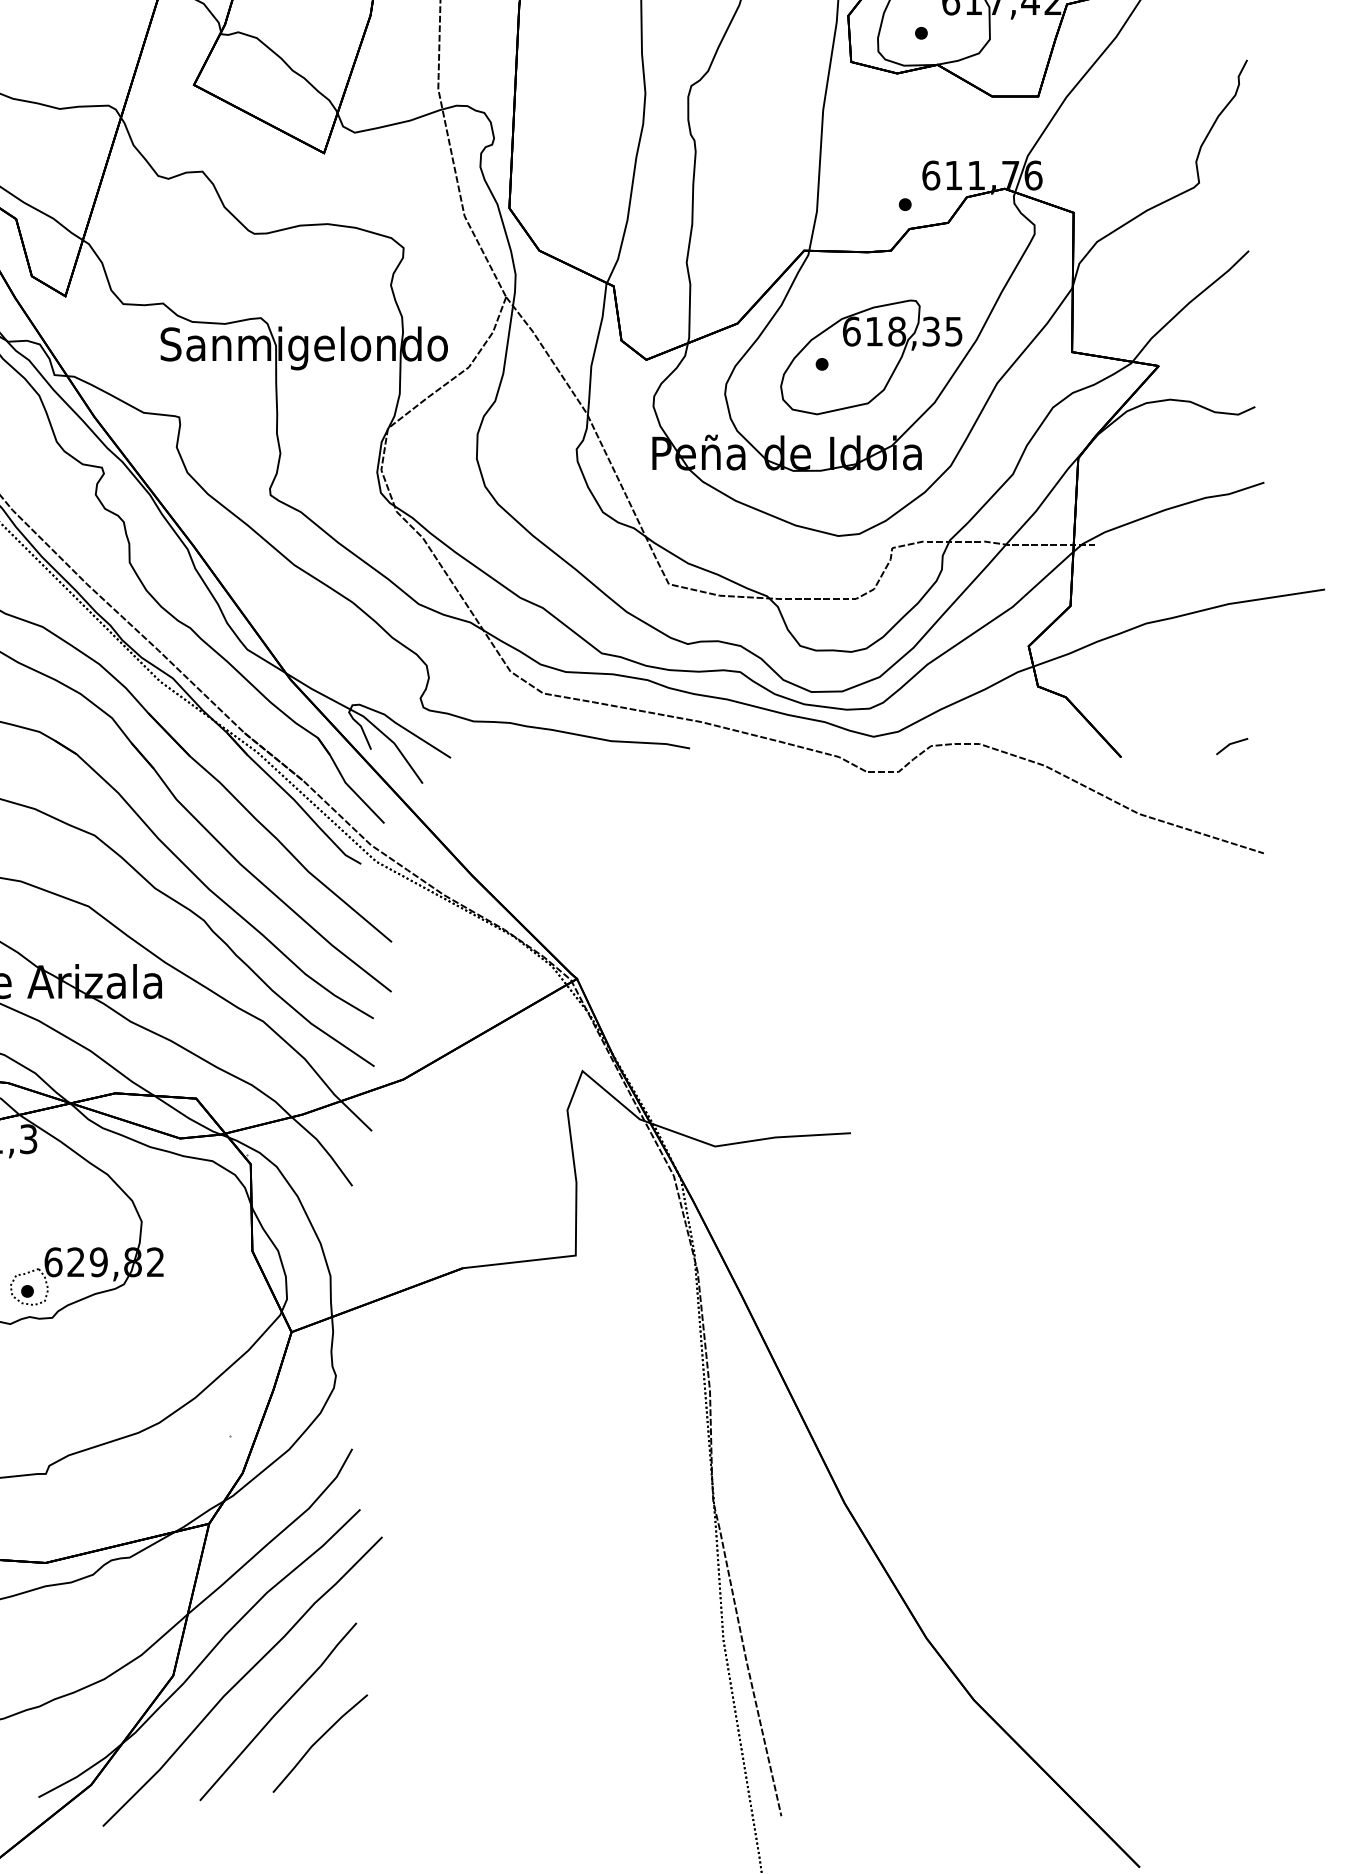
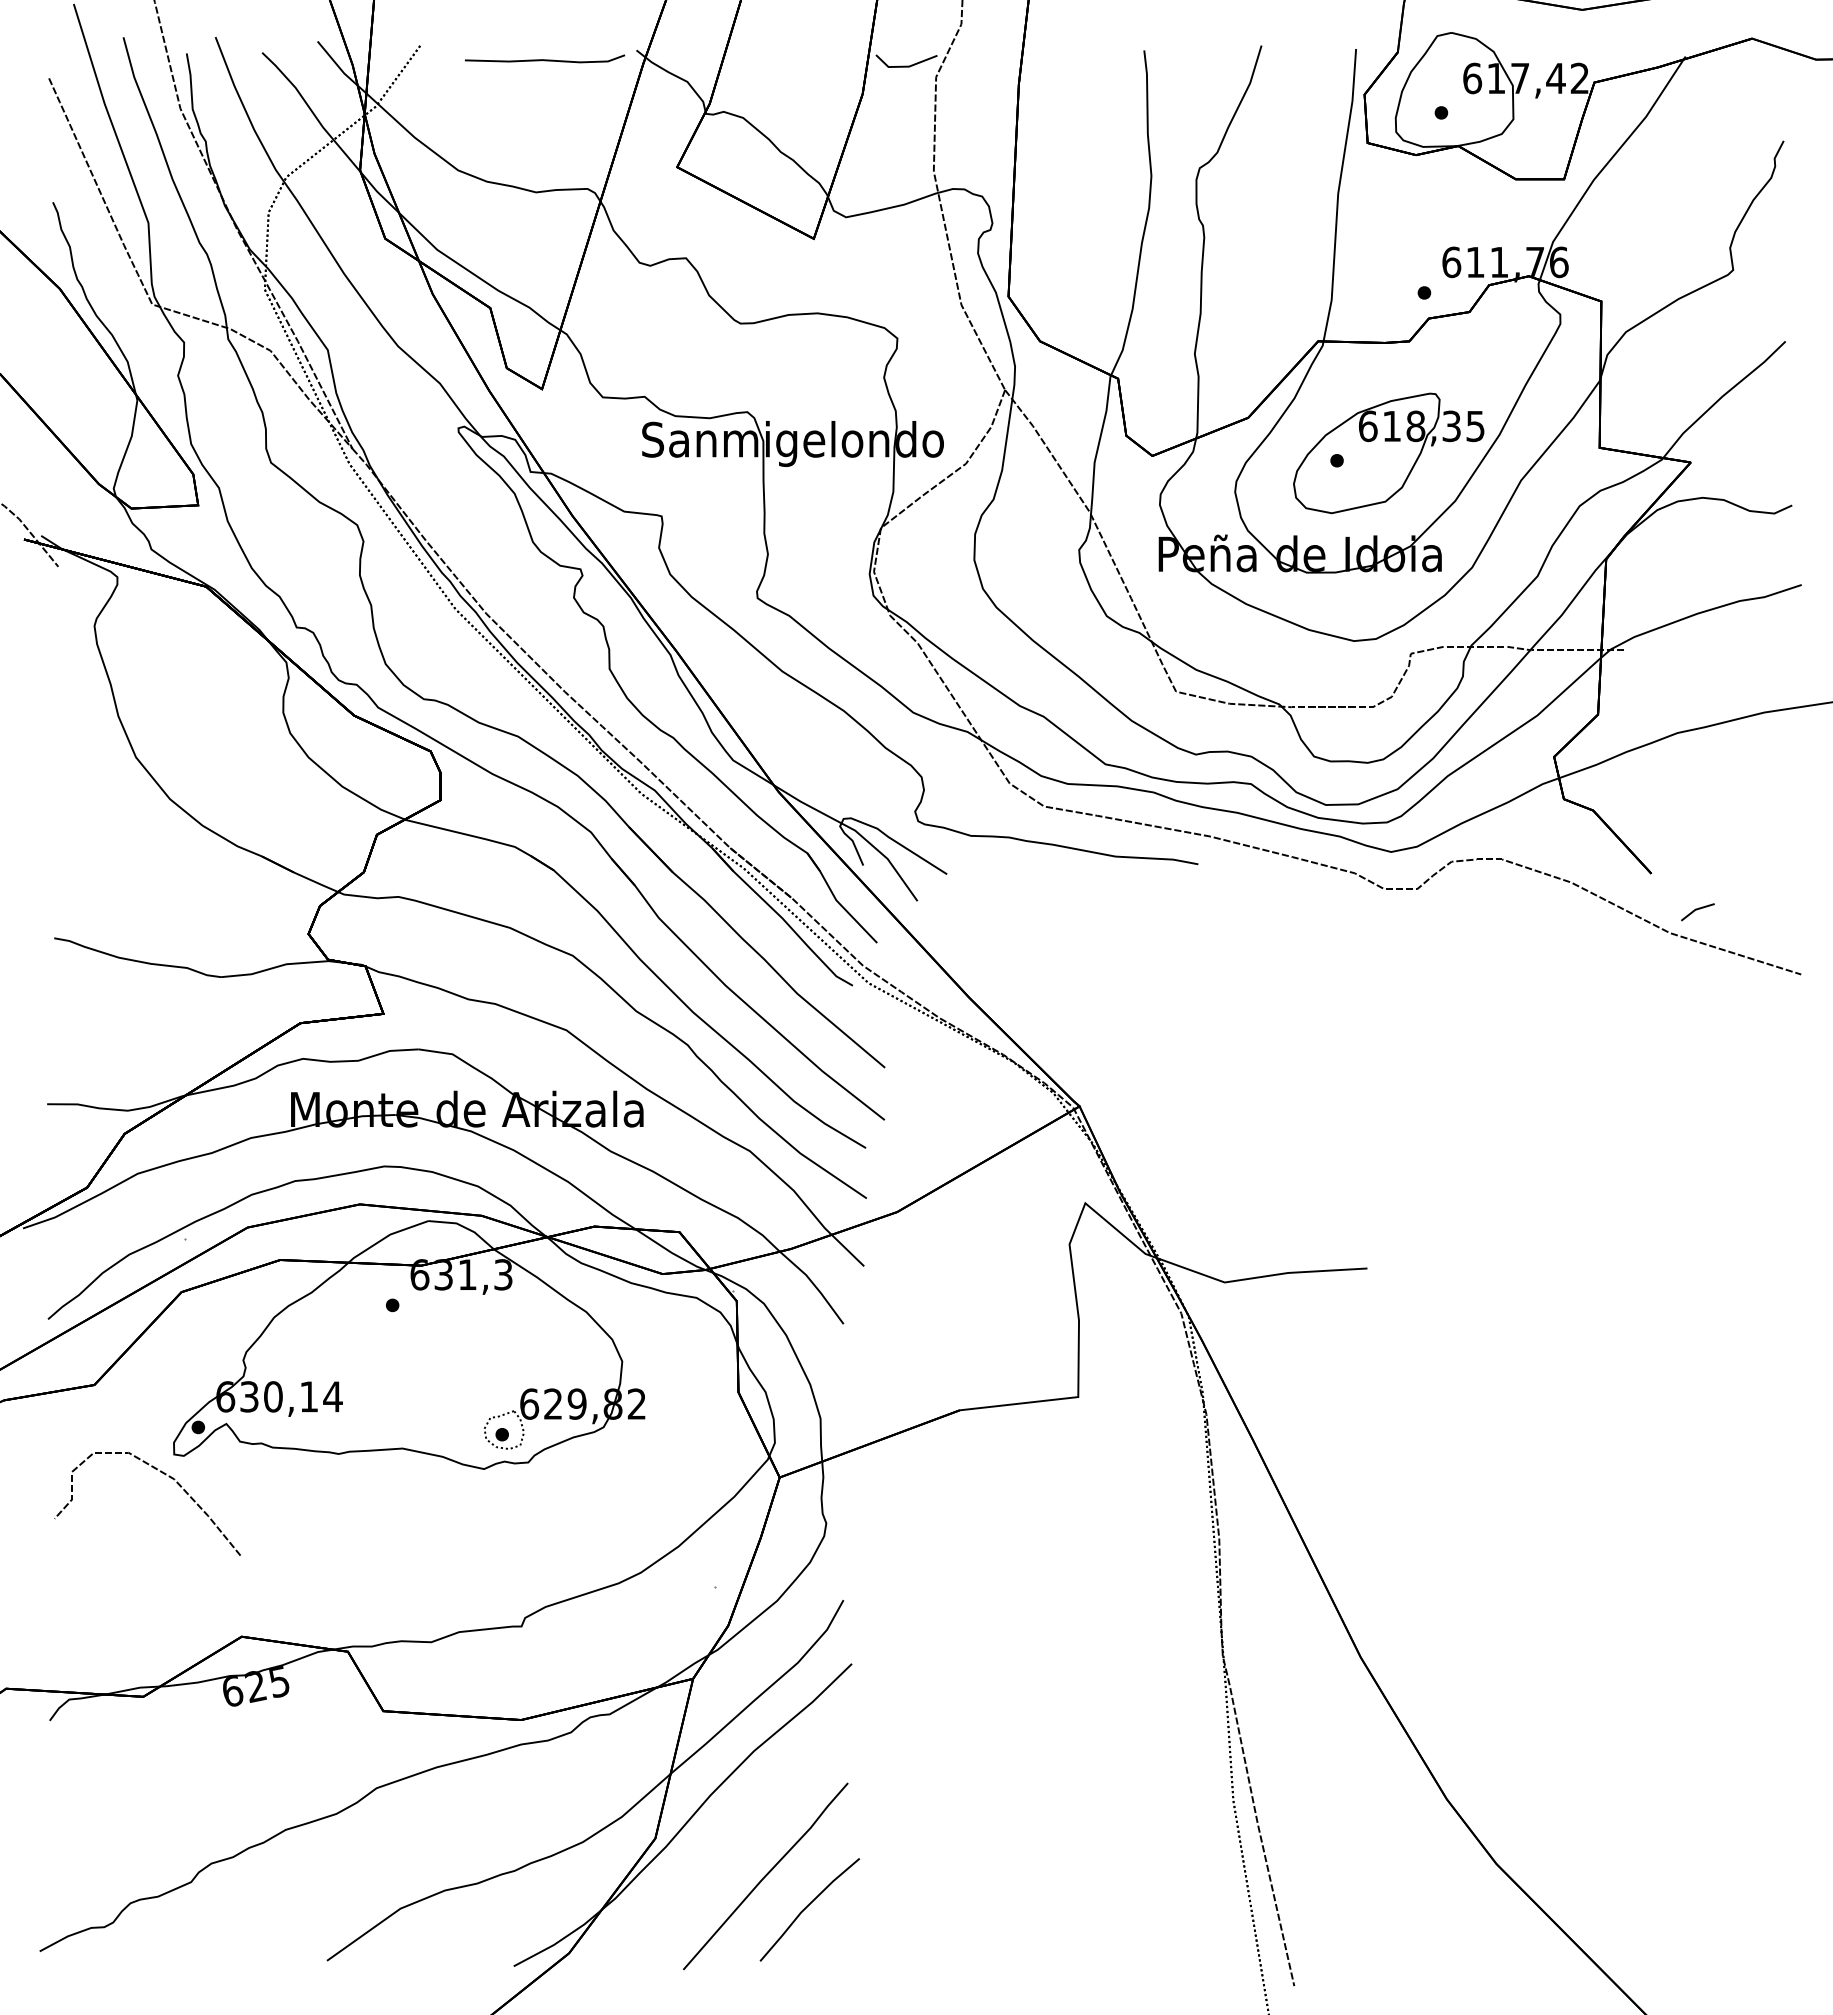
line: (1231, 744) -> (1697, 910), moved
curve: (241, 1679) -> (727, 1842), removed

